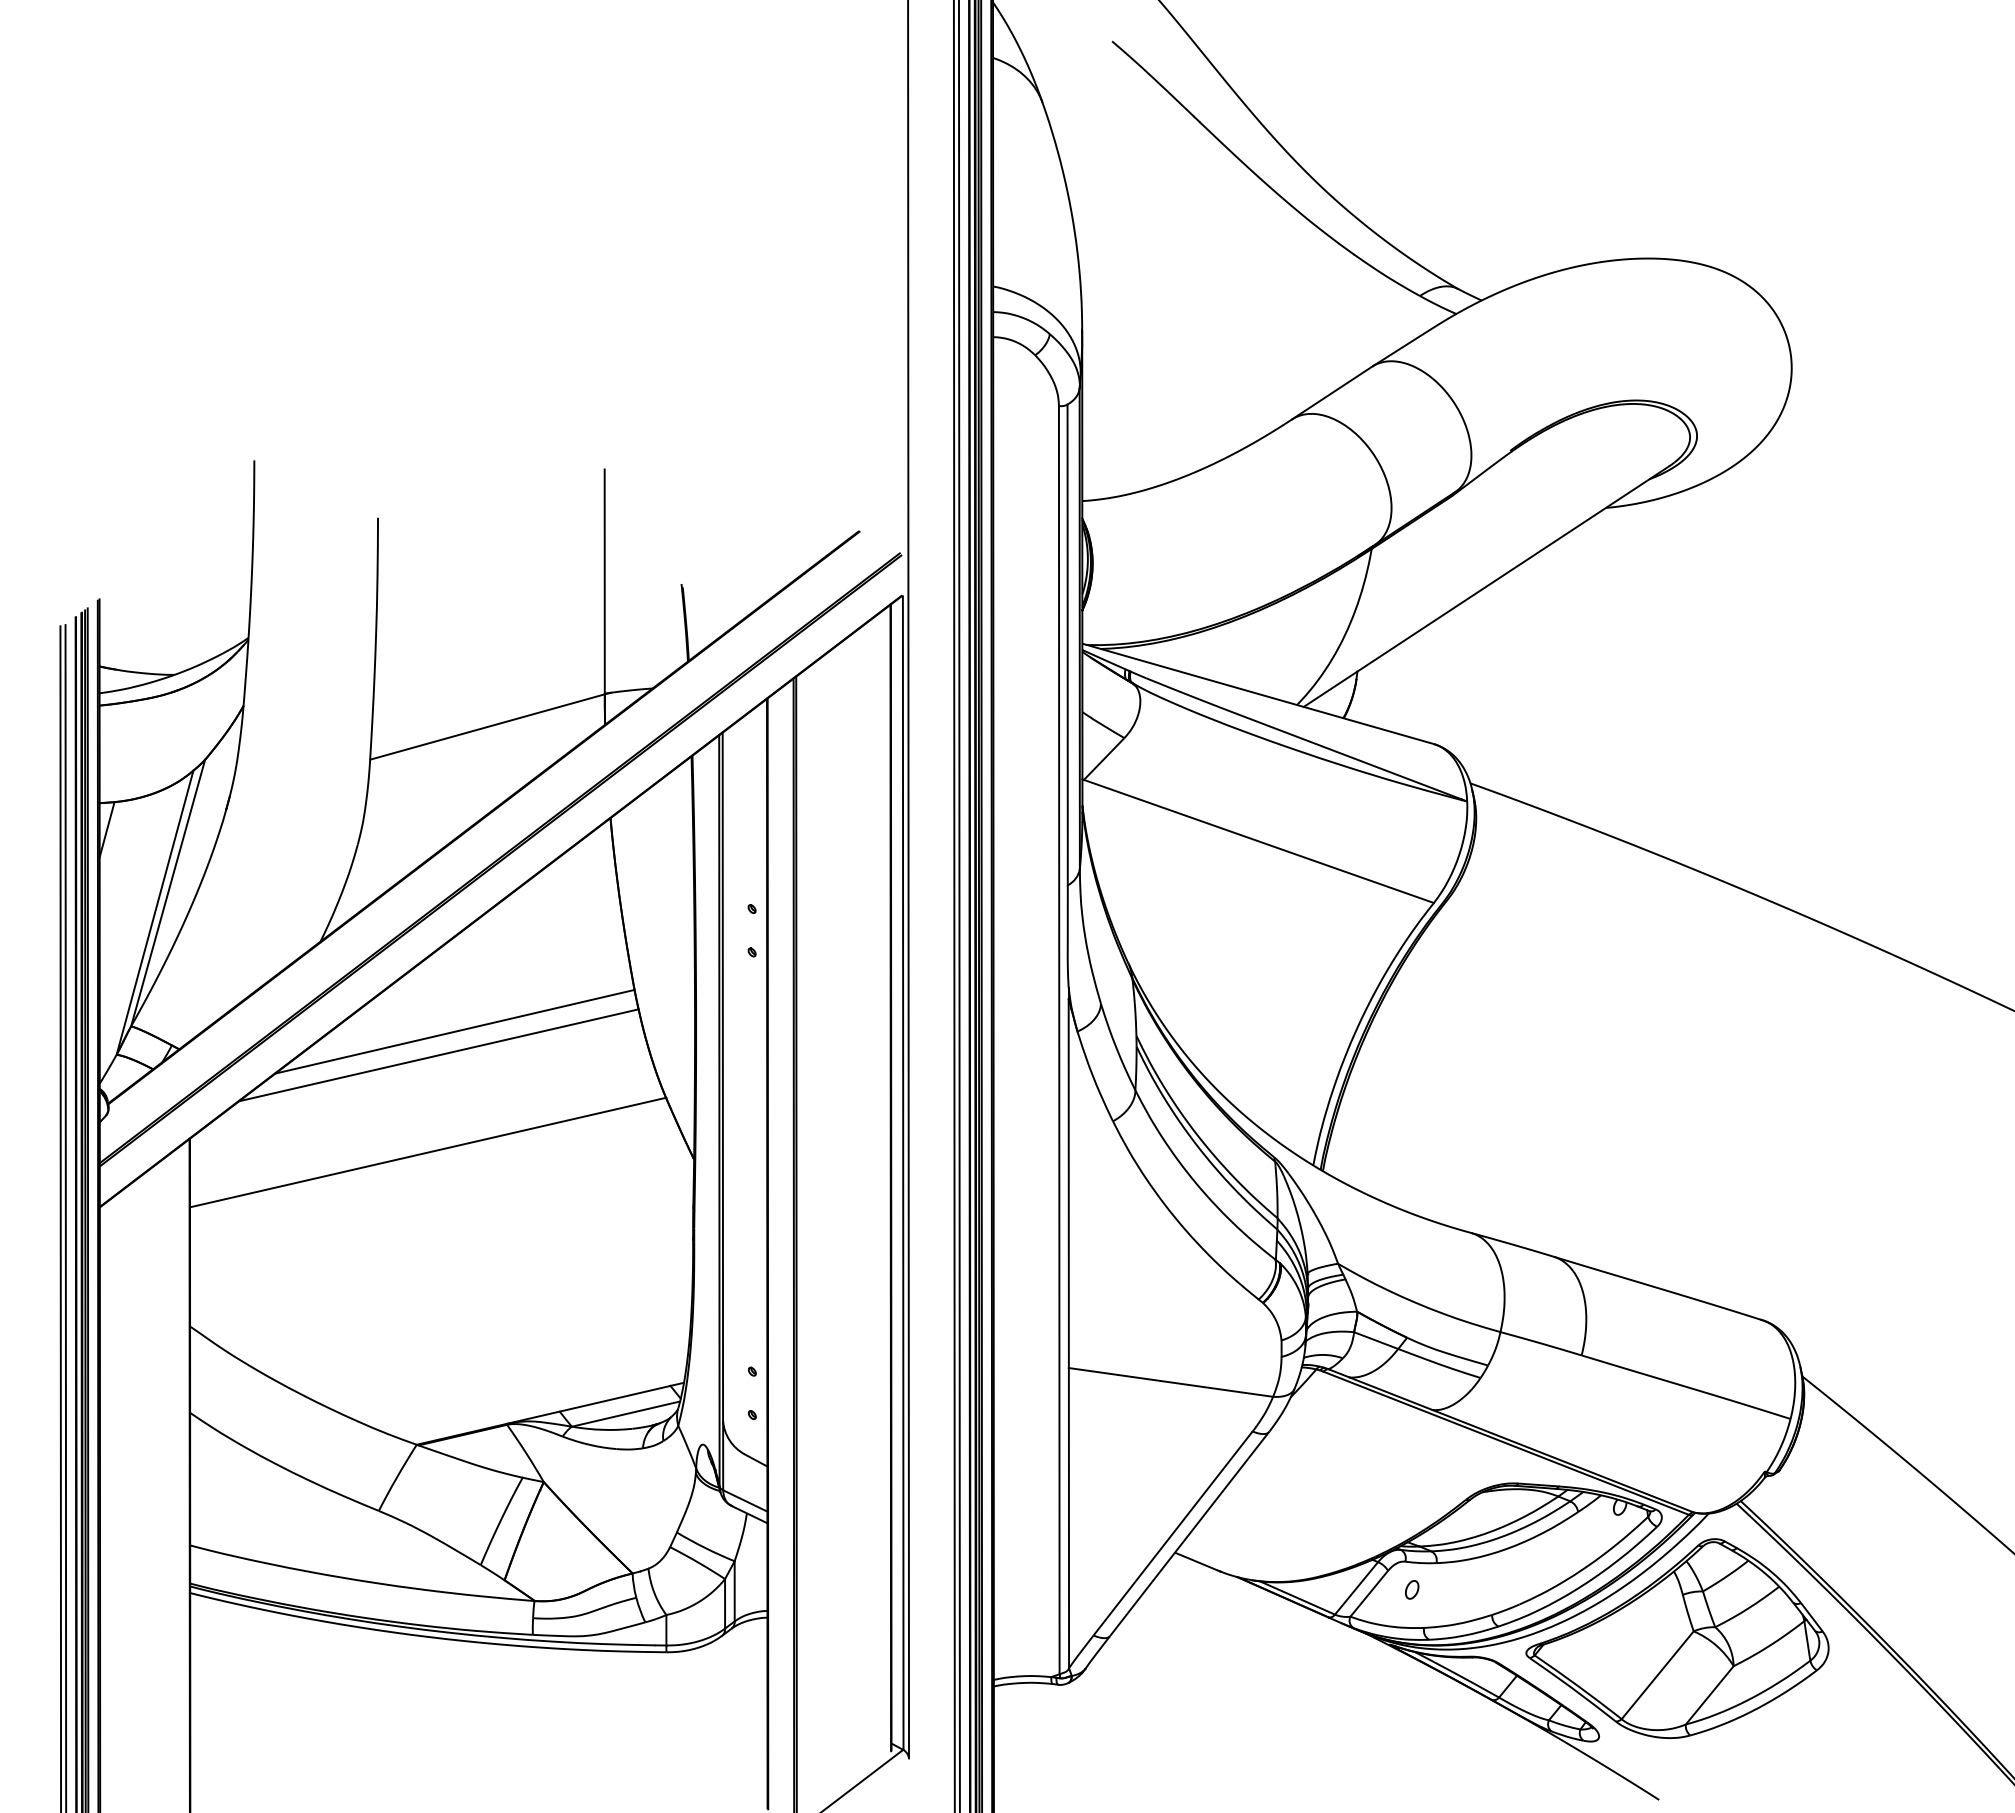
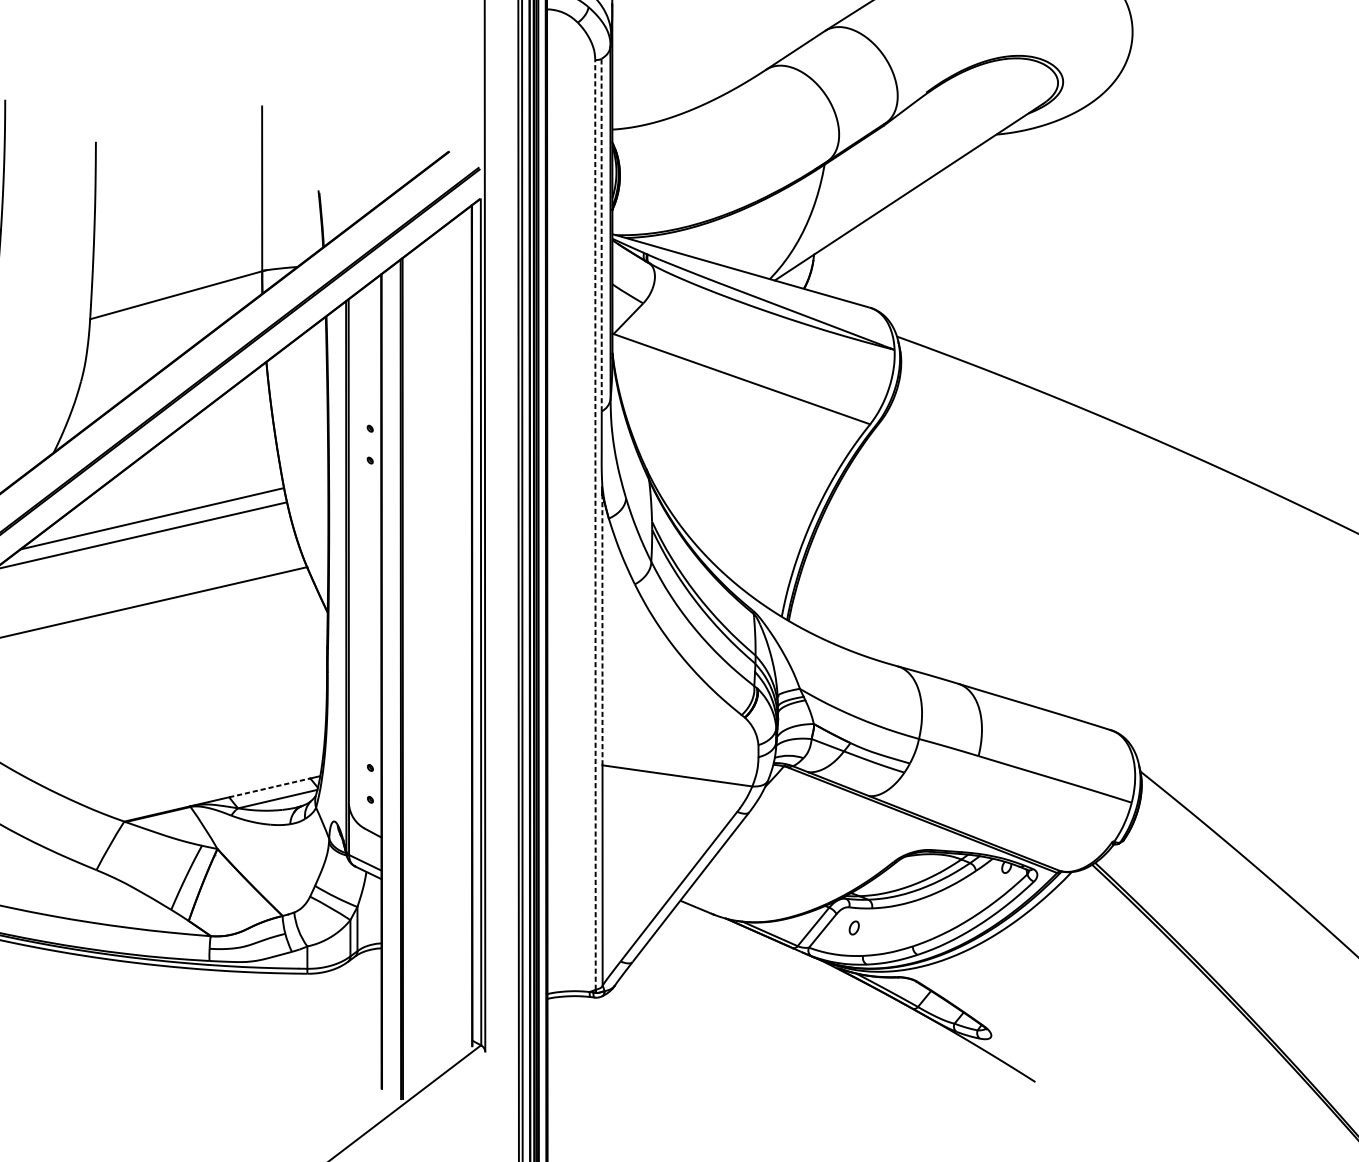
line: (1067, 644) -> (601, 234), solid -> dashed
line: (1059, 1039) -> (595, 524), solid -> dashed
line: (1068, 1183) -> (602, 630), solid -> dashed
line: (615, 1398) -> (270, 787), solid -> dashed
part: (1677, 1638) -> (1048, 963), removed

